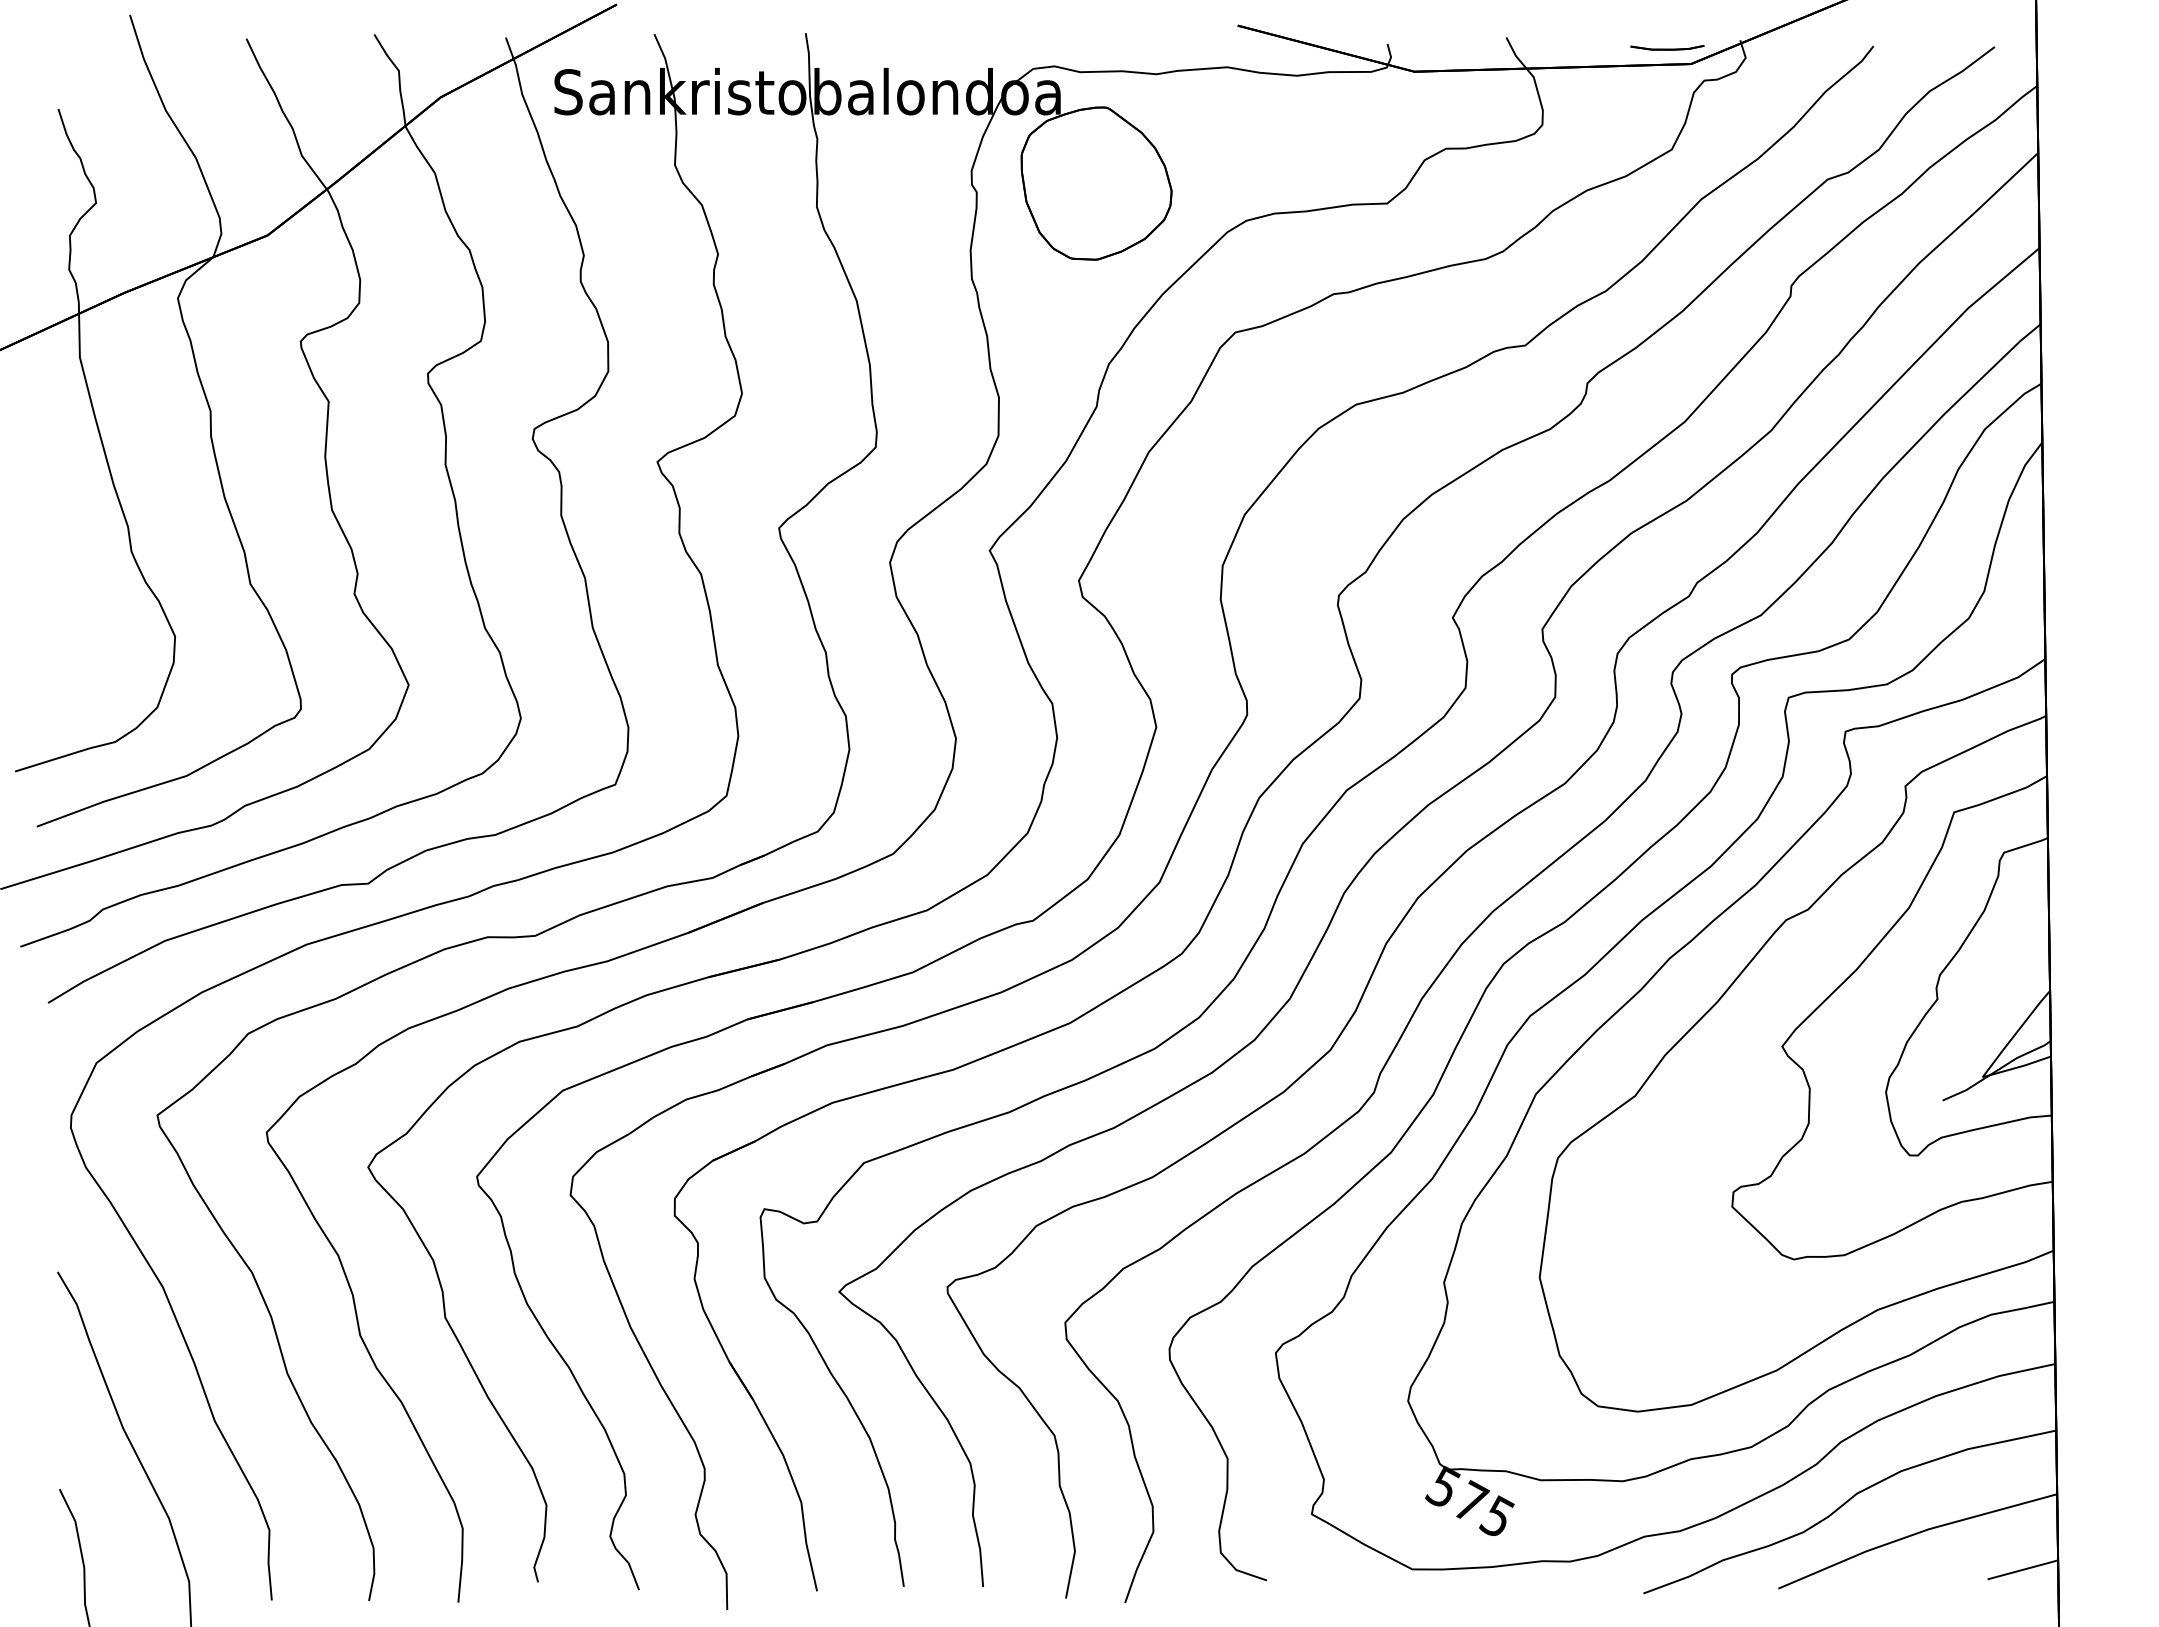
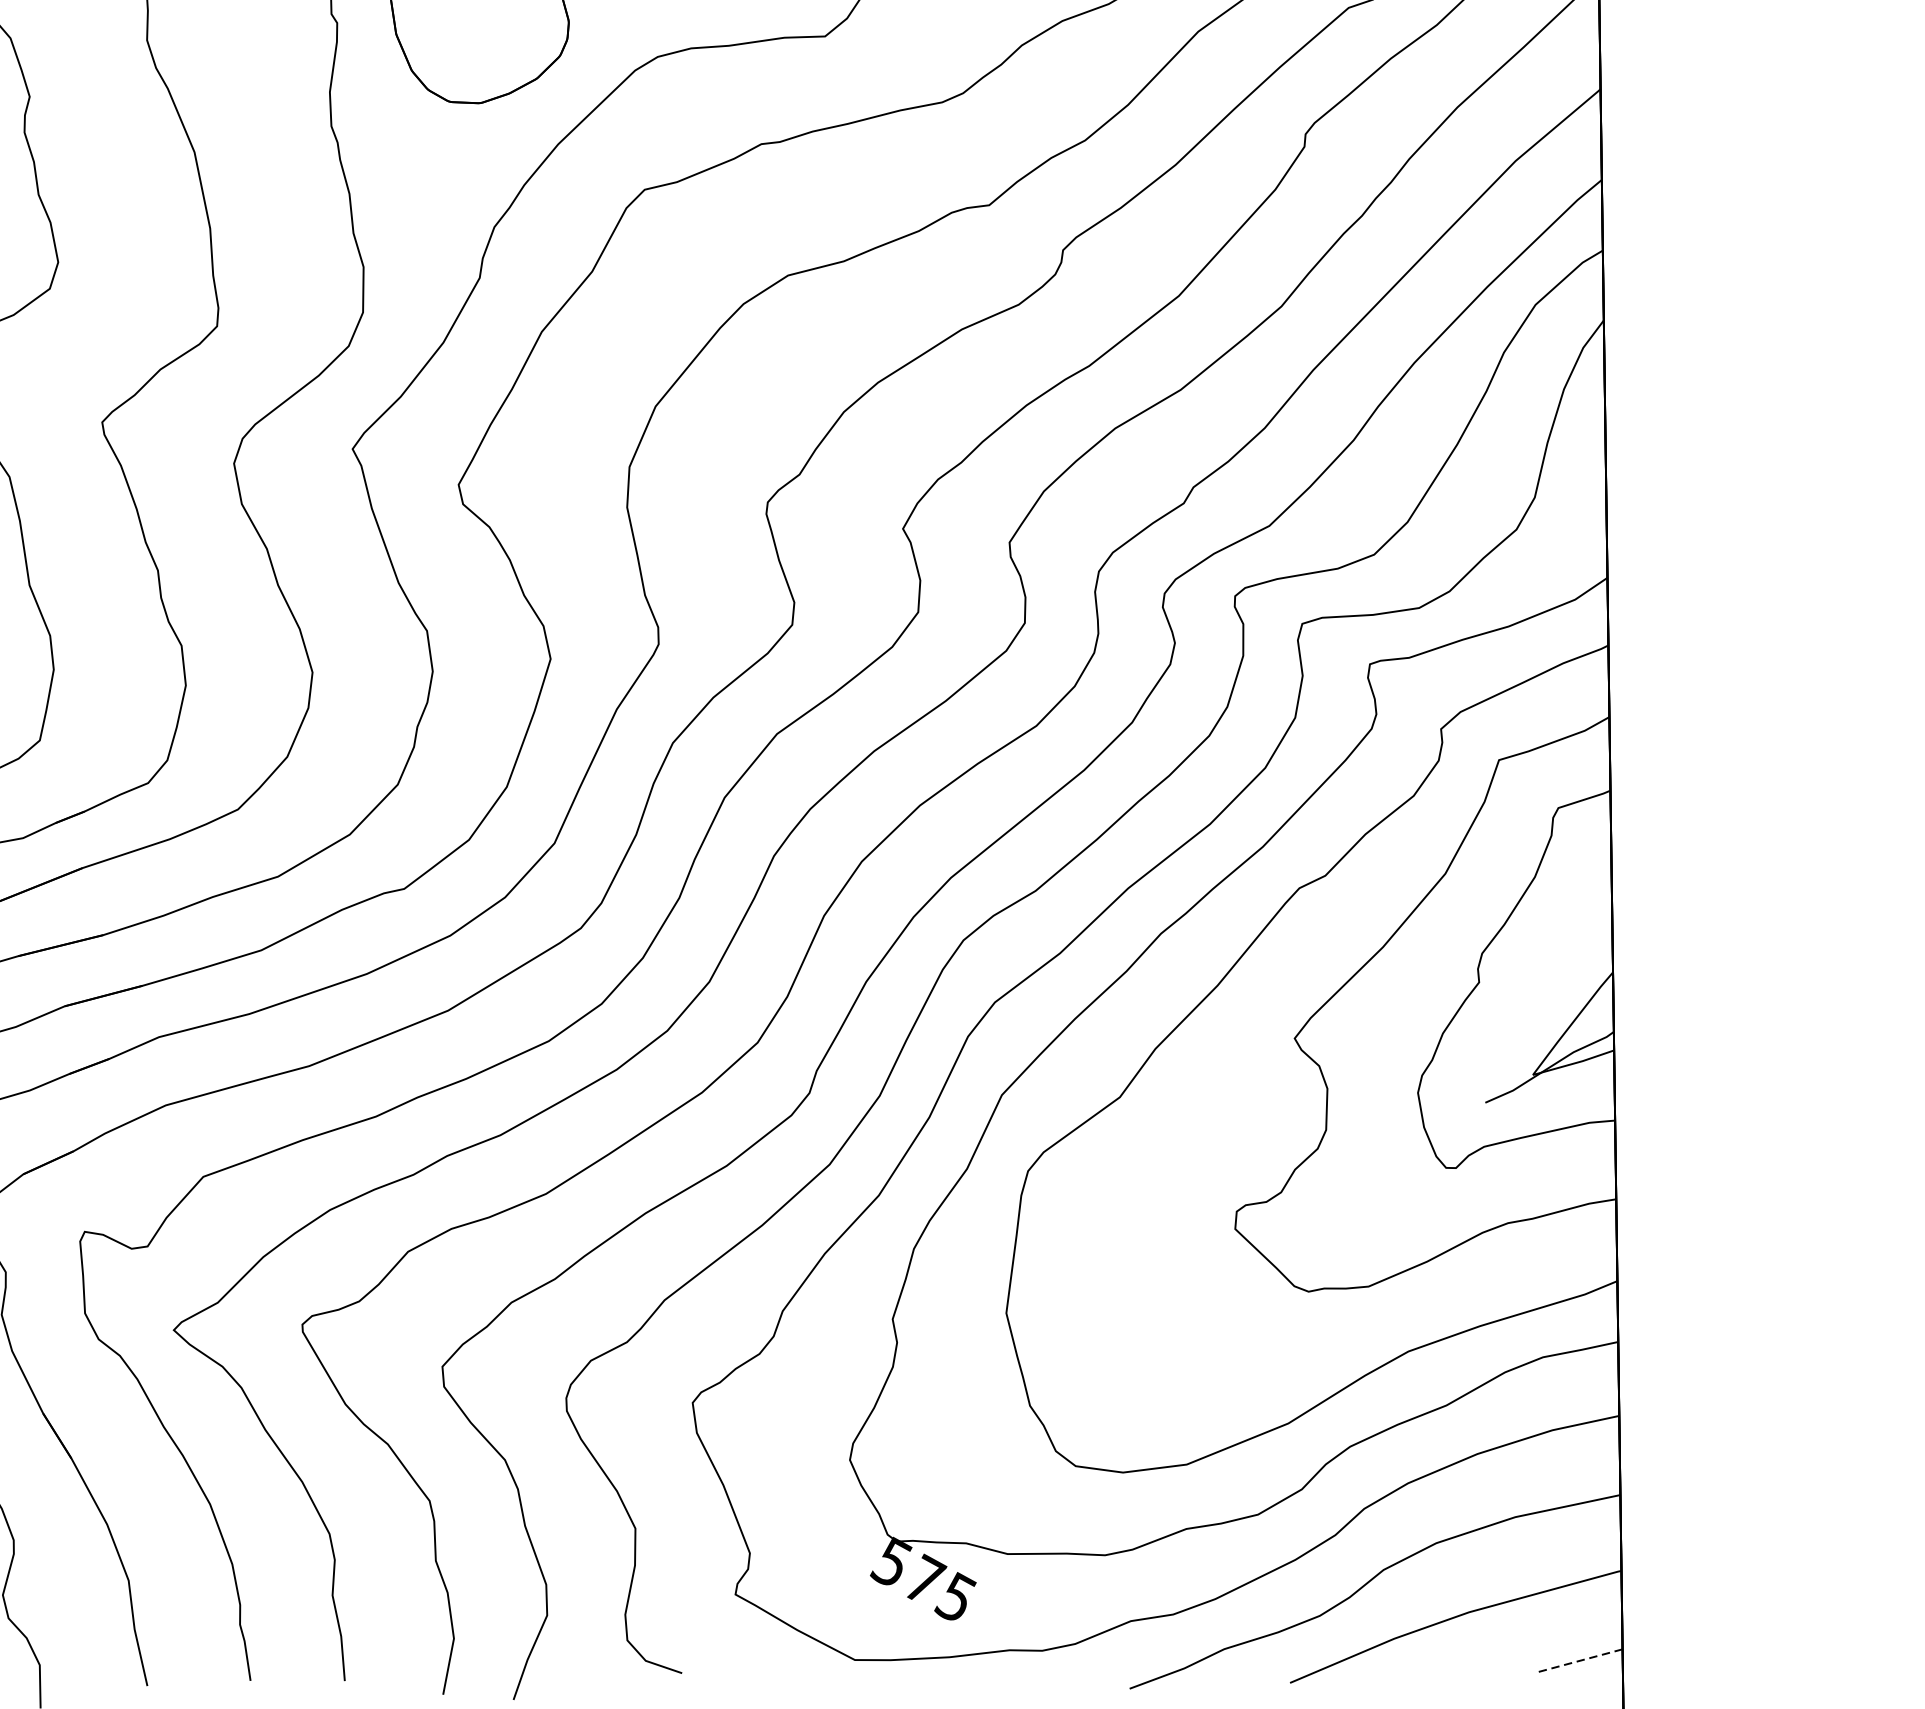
line: (2022, 1569) -> (1580, 1660), solid -> dashed

